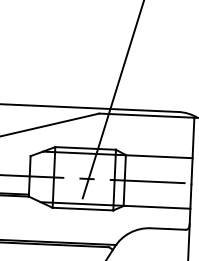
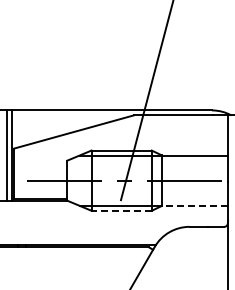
line: (156, 206) -> (194, 205), solid -> dashed
line: (82, 208) -> (121, 210), solid -> dashed

